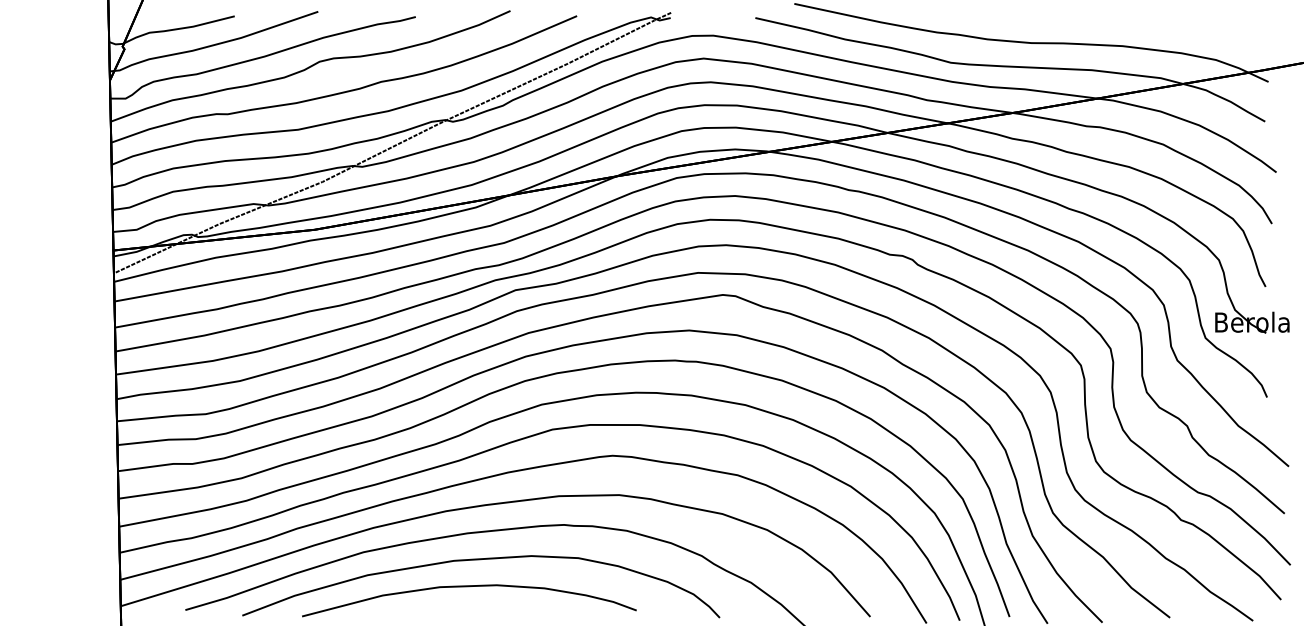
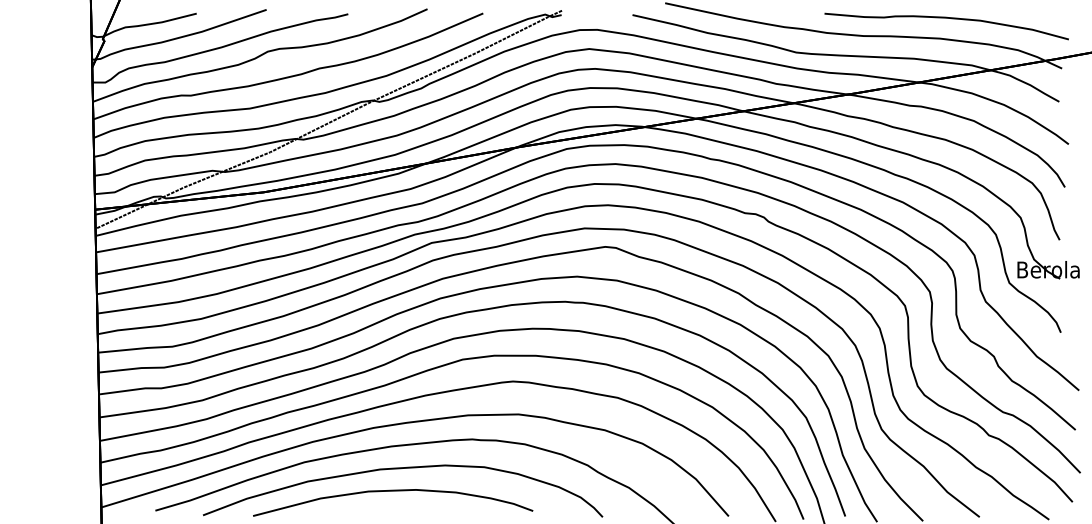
curve: (1130, 22) -> (946, 18), added

